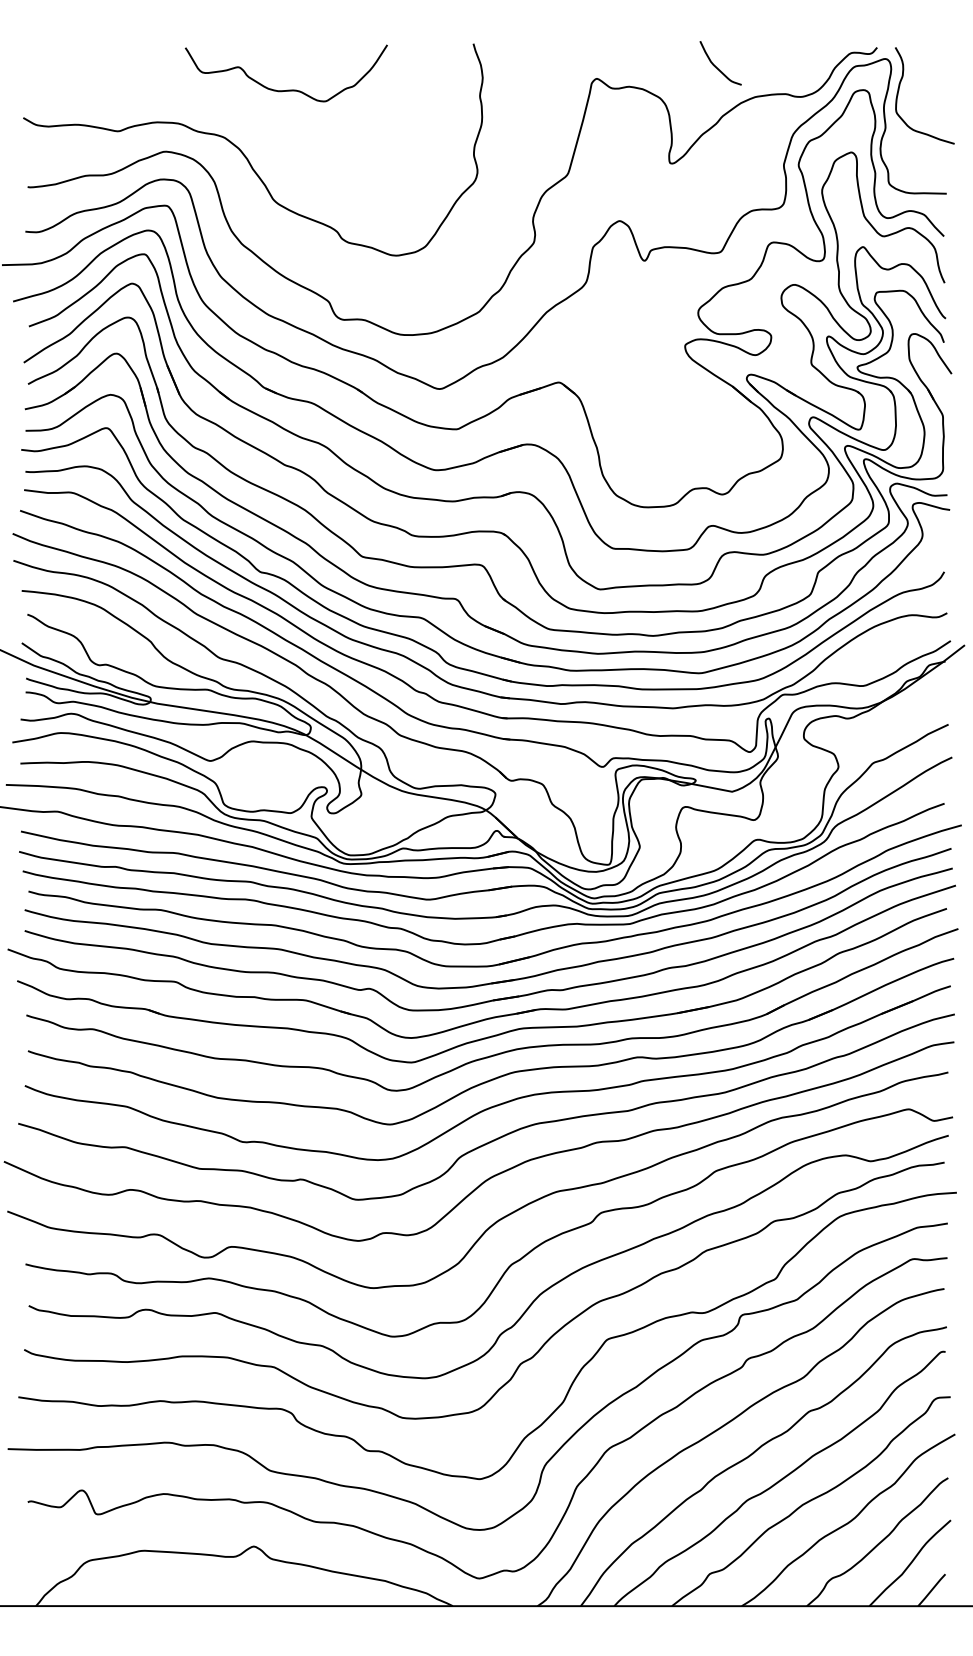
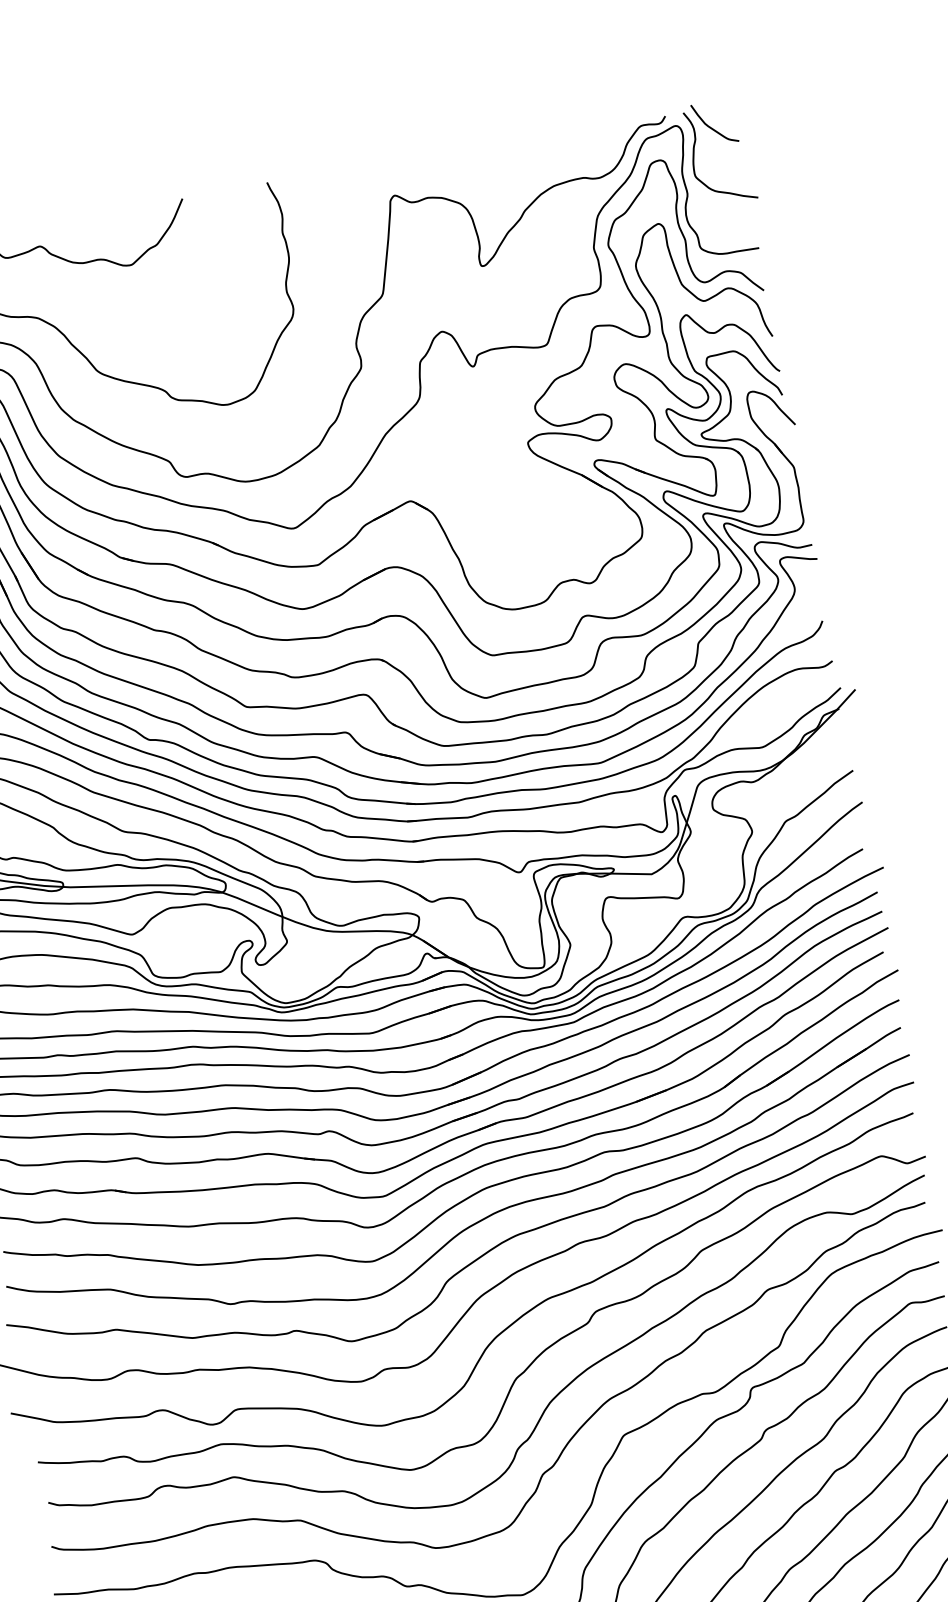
curve: (716, 66) -> (711, 127), moved

